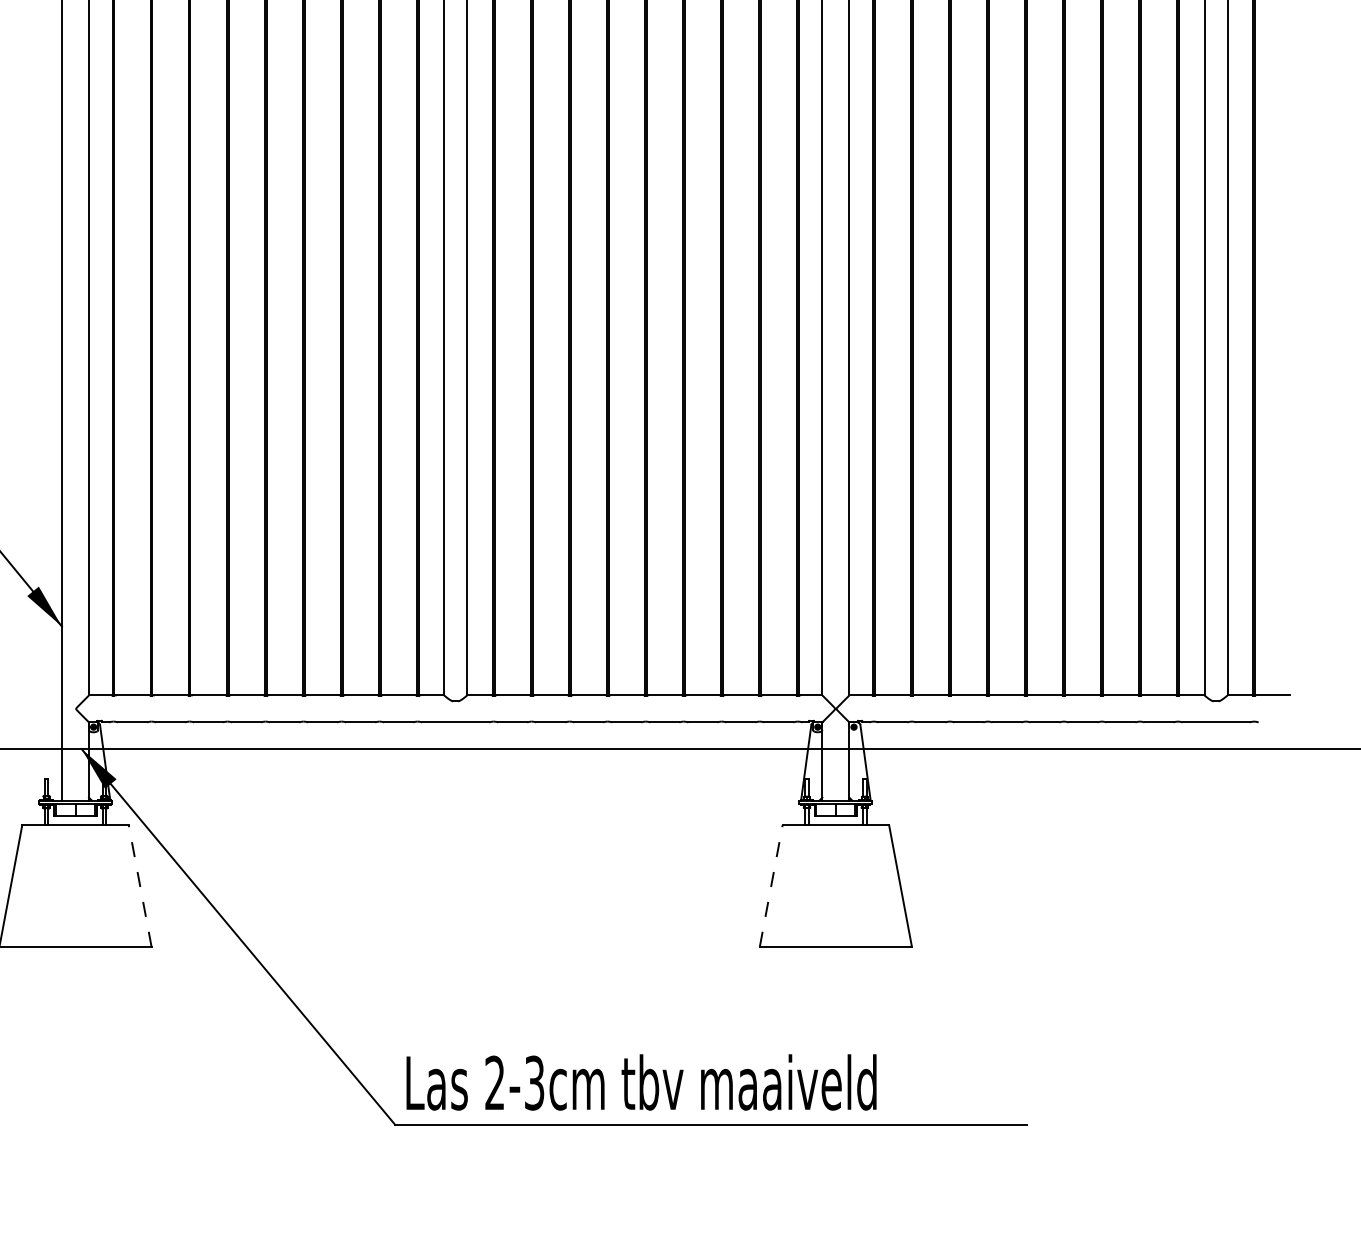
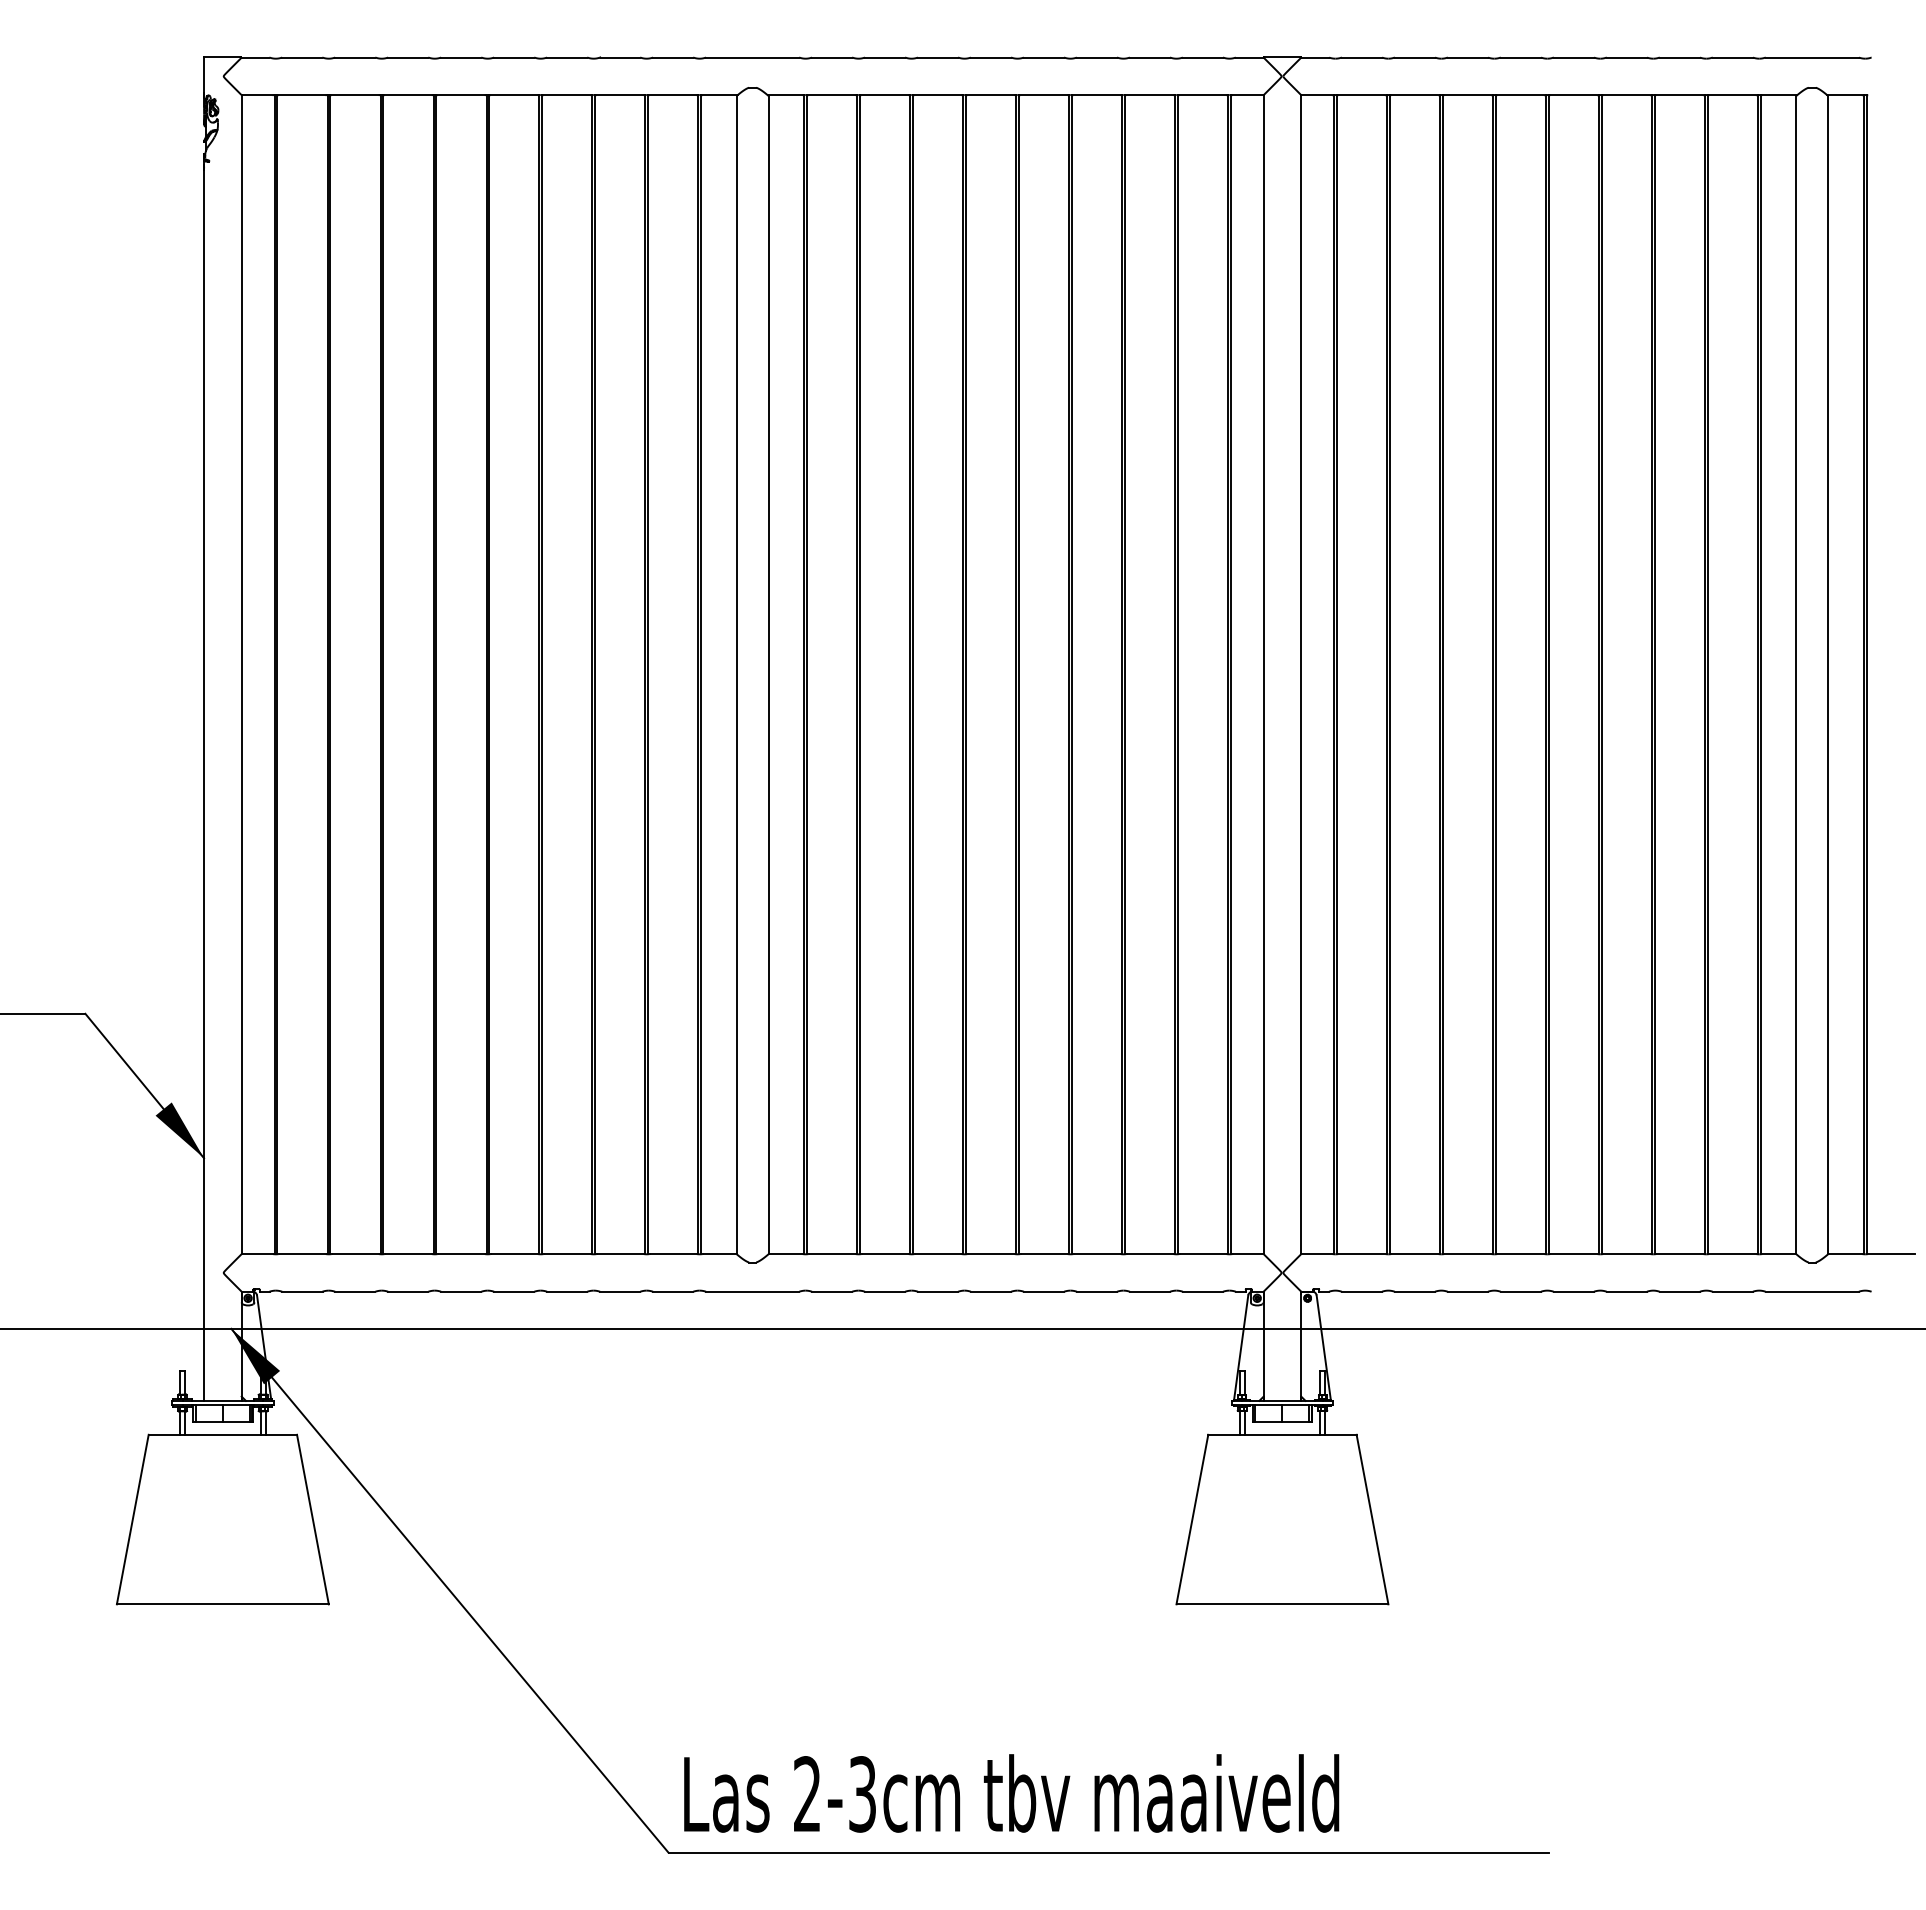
line: (139, 885) -> (312, 1519), dashed -> solid
line: (771, 885) -> (1192, 1519), dashed -> solid

